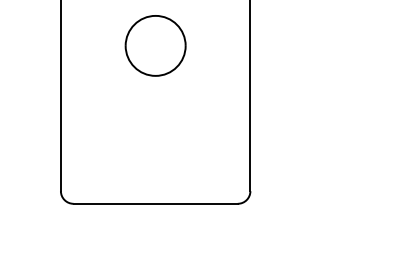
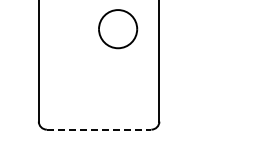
part: (156, 46) -> (118, 29), moved
line: (156, 203) -> (99, 129), solid -> dashed

